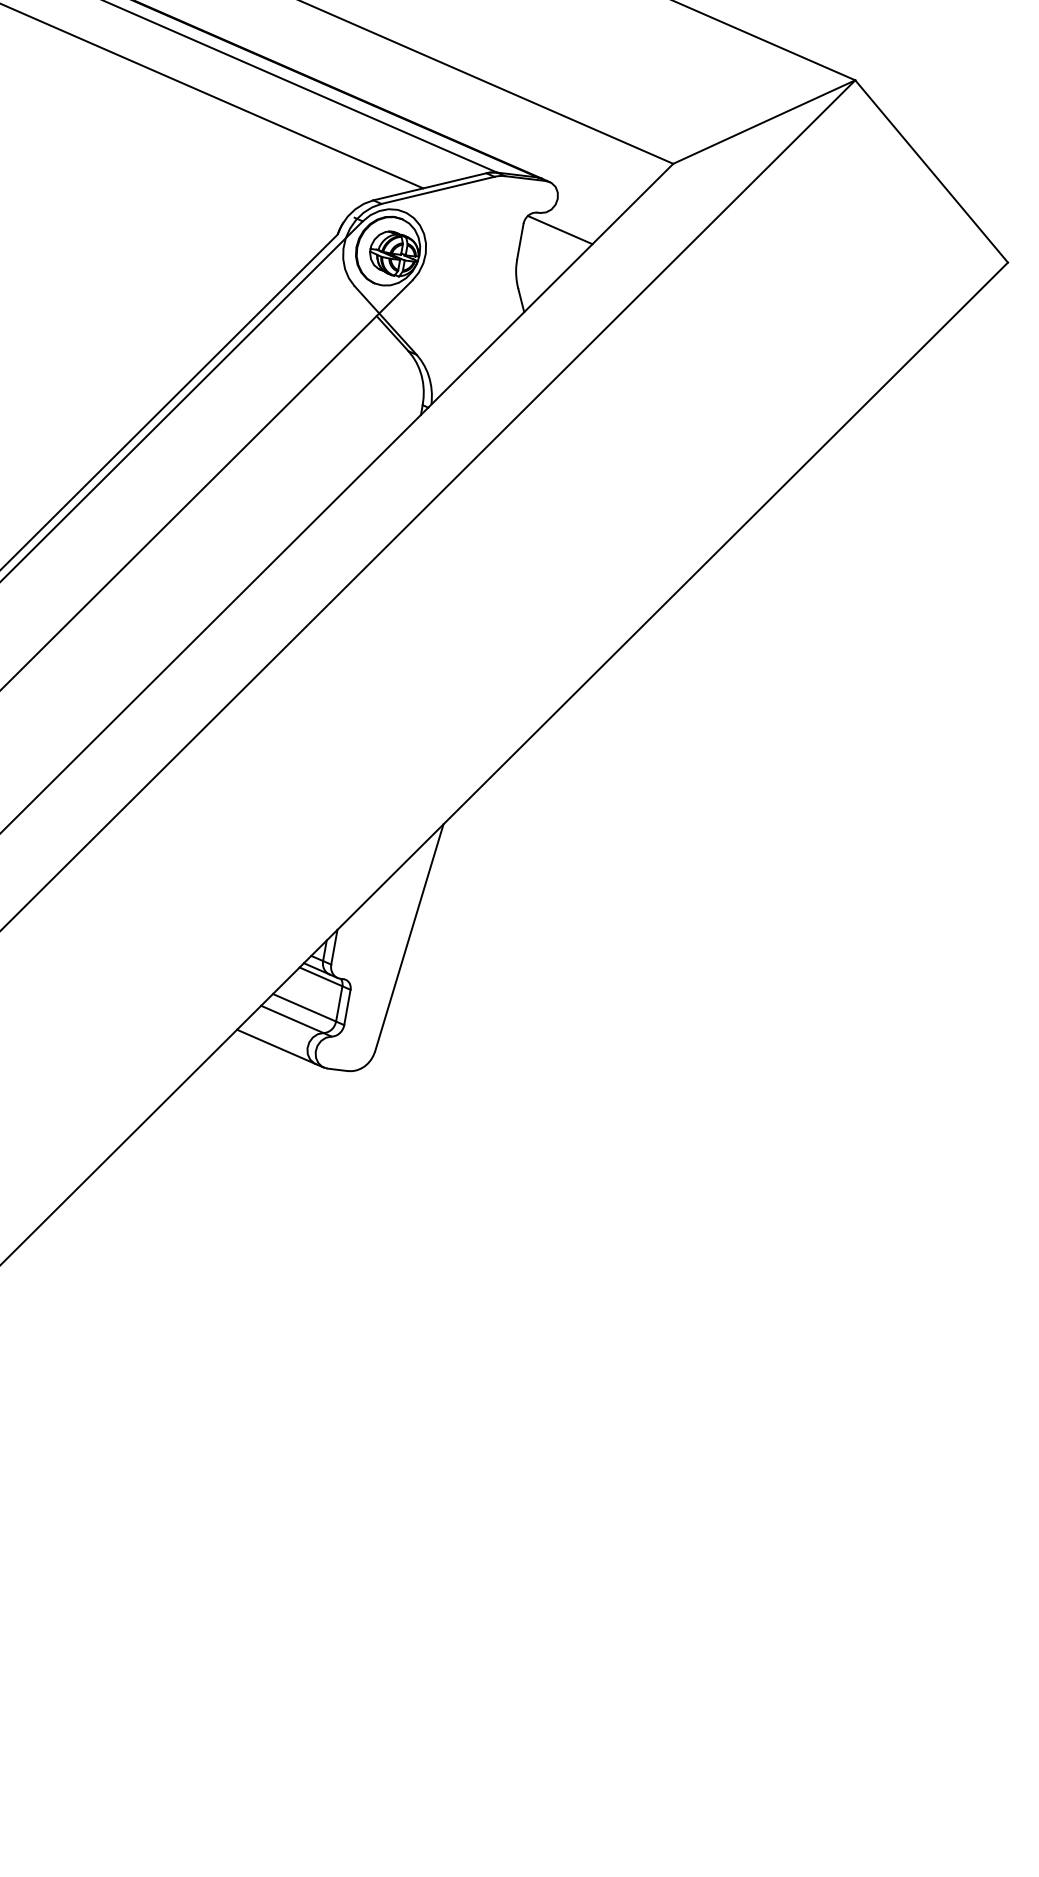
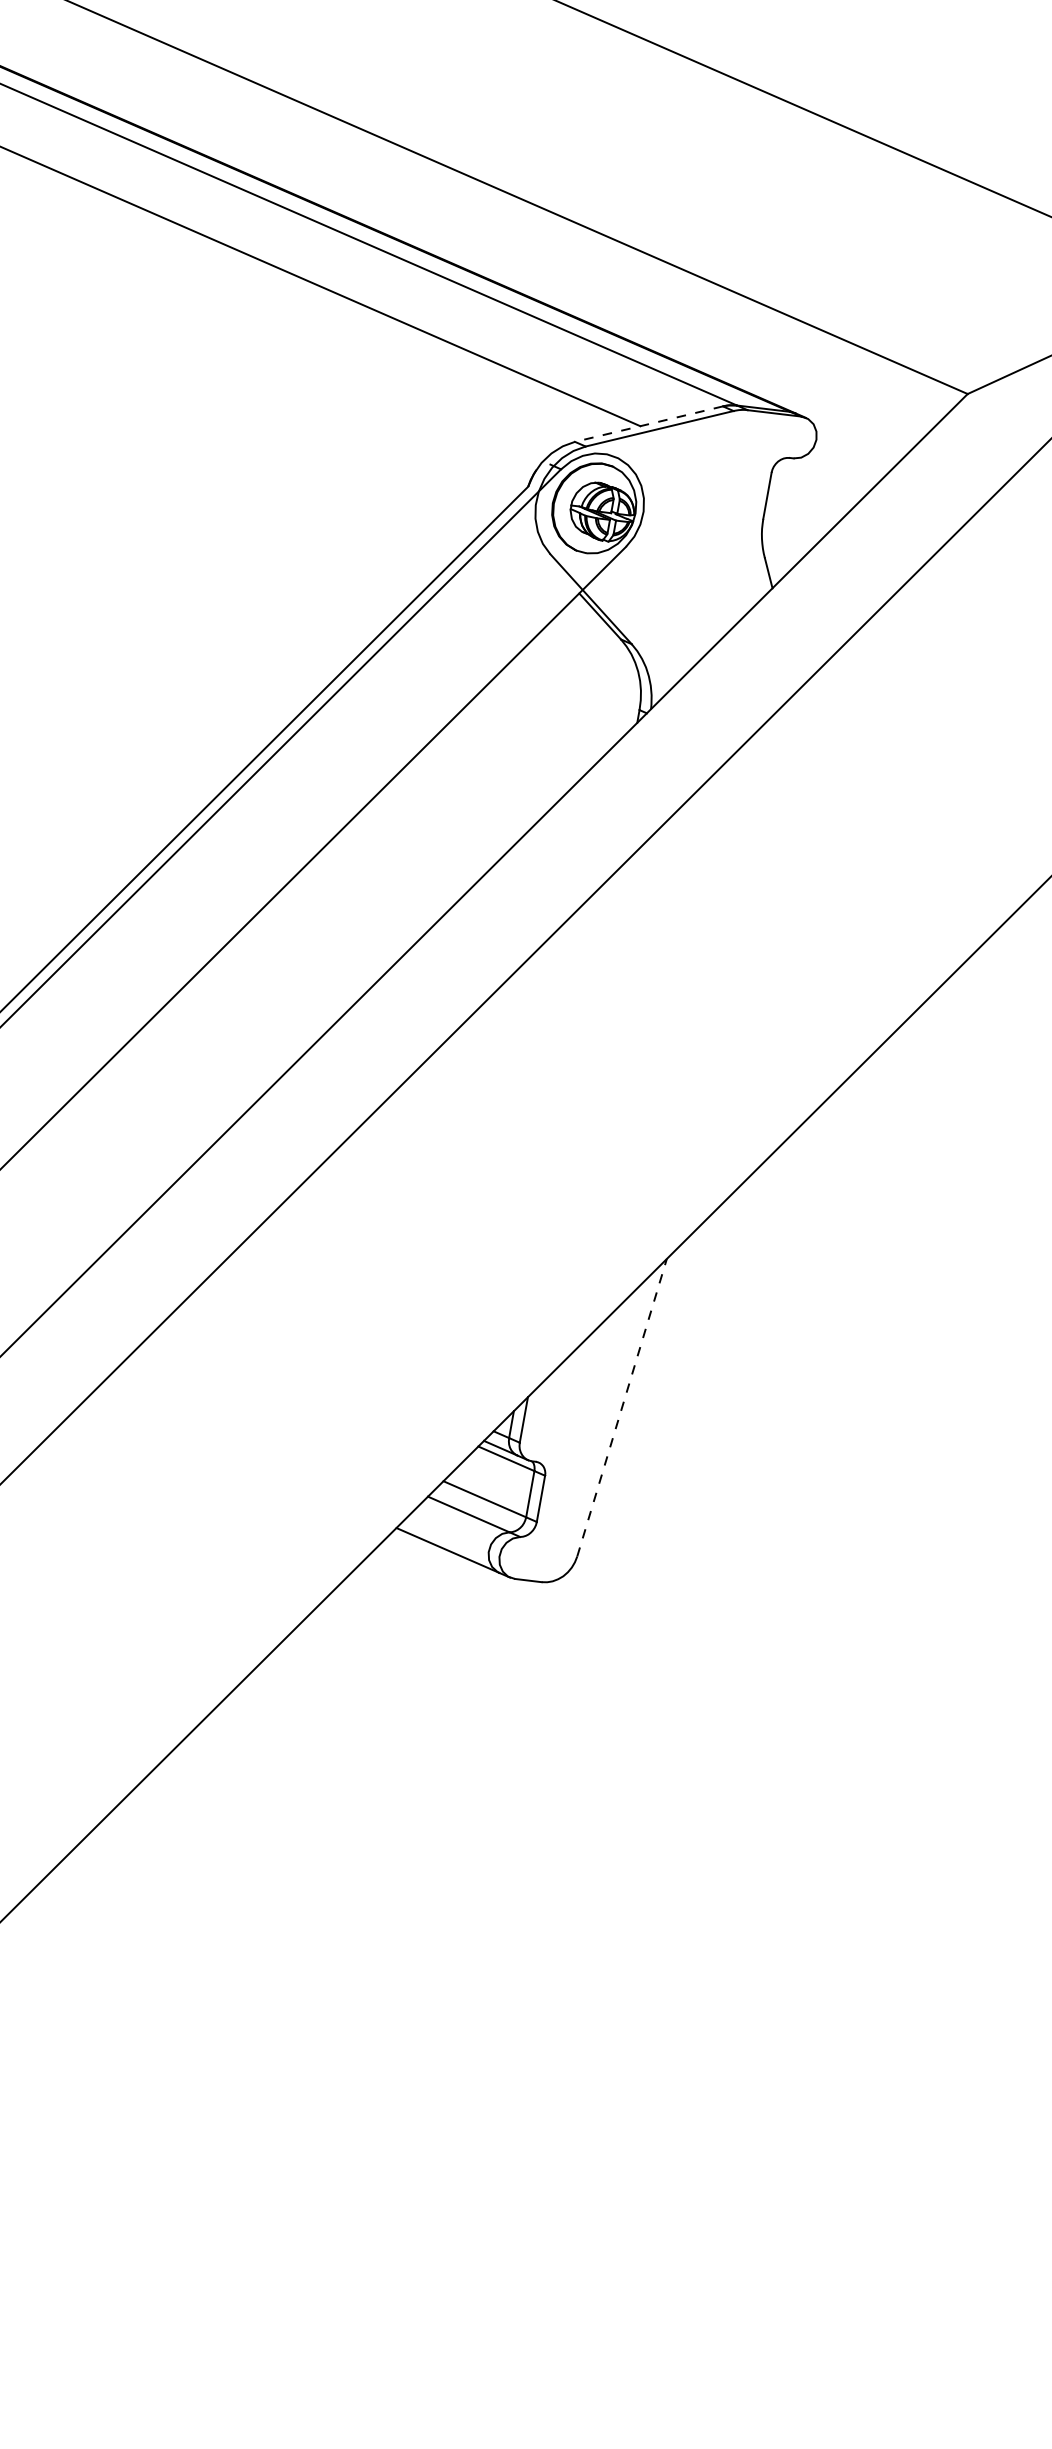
line: (429, 186) -> (648, 423), solid -> dashed
line: (559, 229) -> (818, 480), removed
line: (409, 937) -> (622, 1407), solid -> dashed

